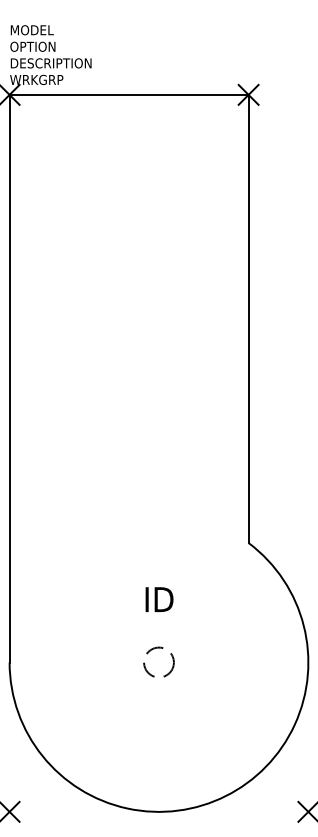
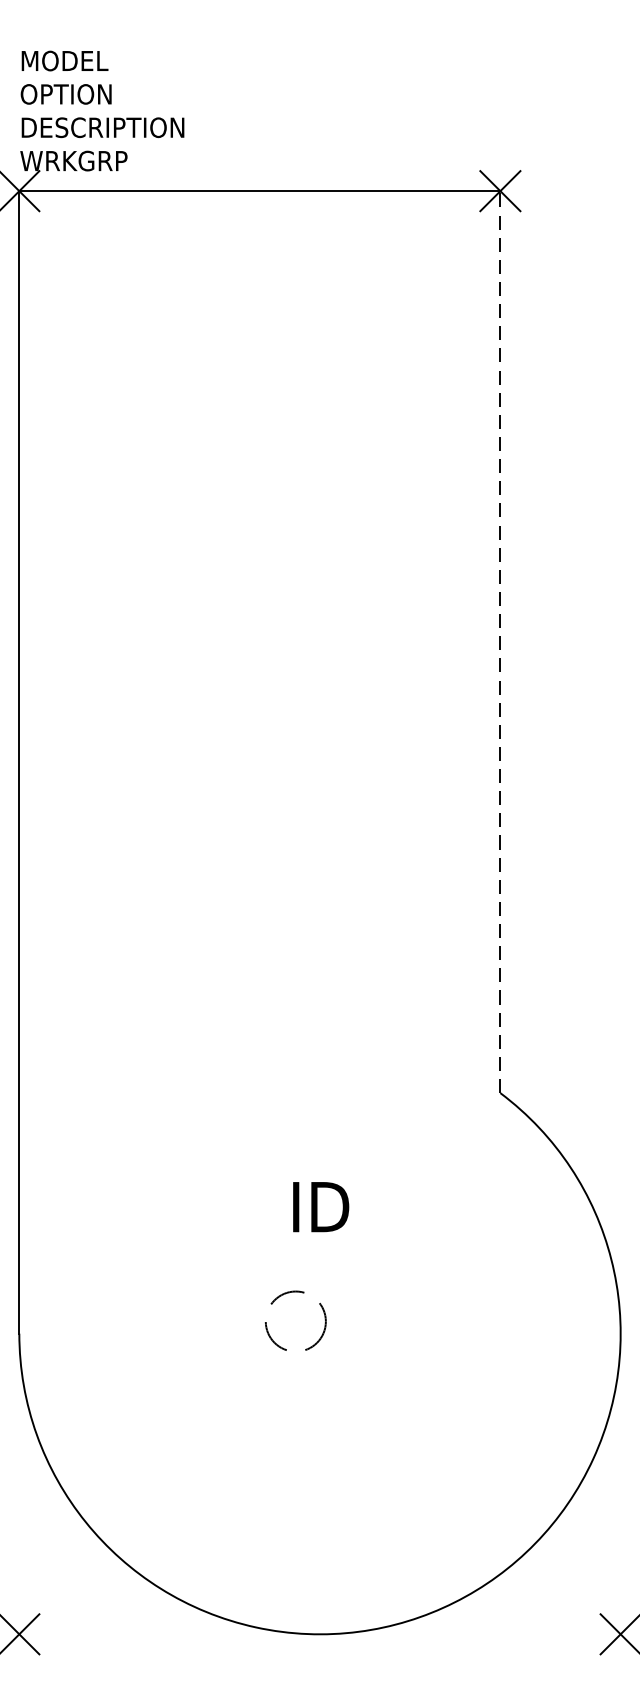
line: (248, 318) -> (500, 641), solid -> dashed
circle: (158, 661) -> (294, 1319), moved

